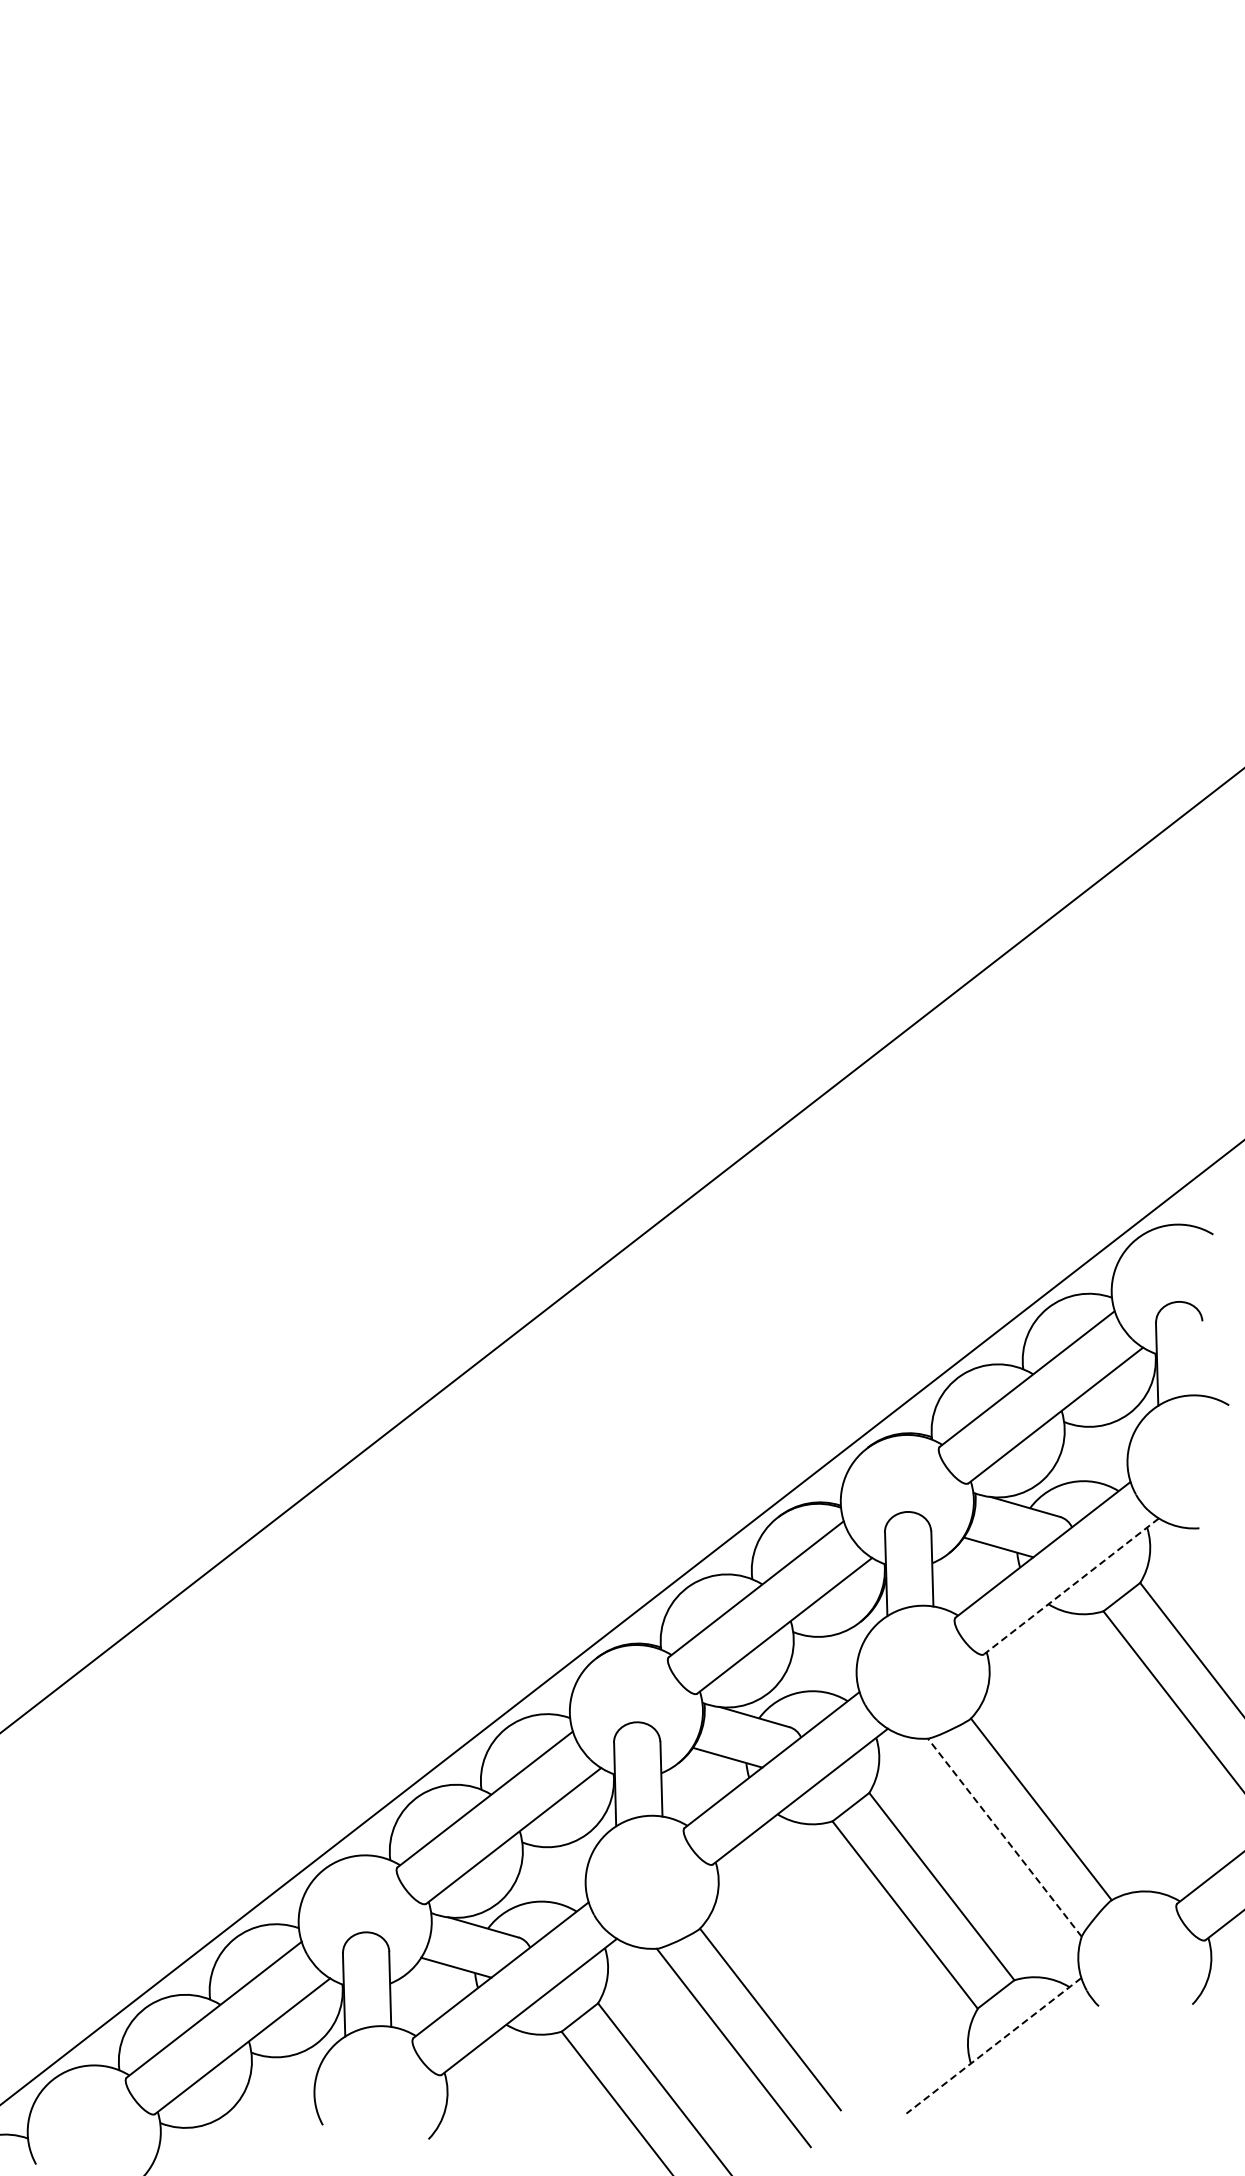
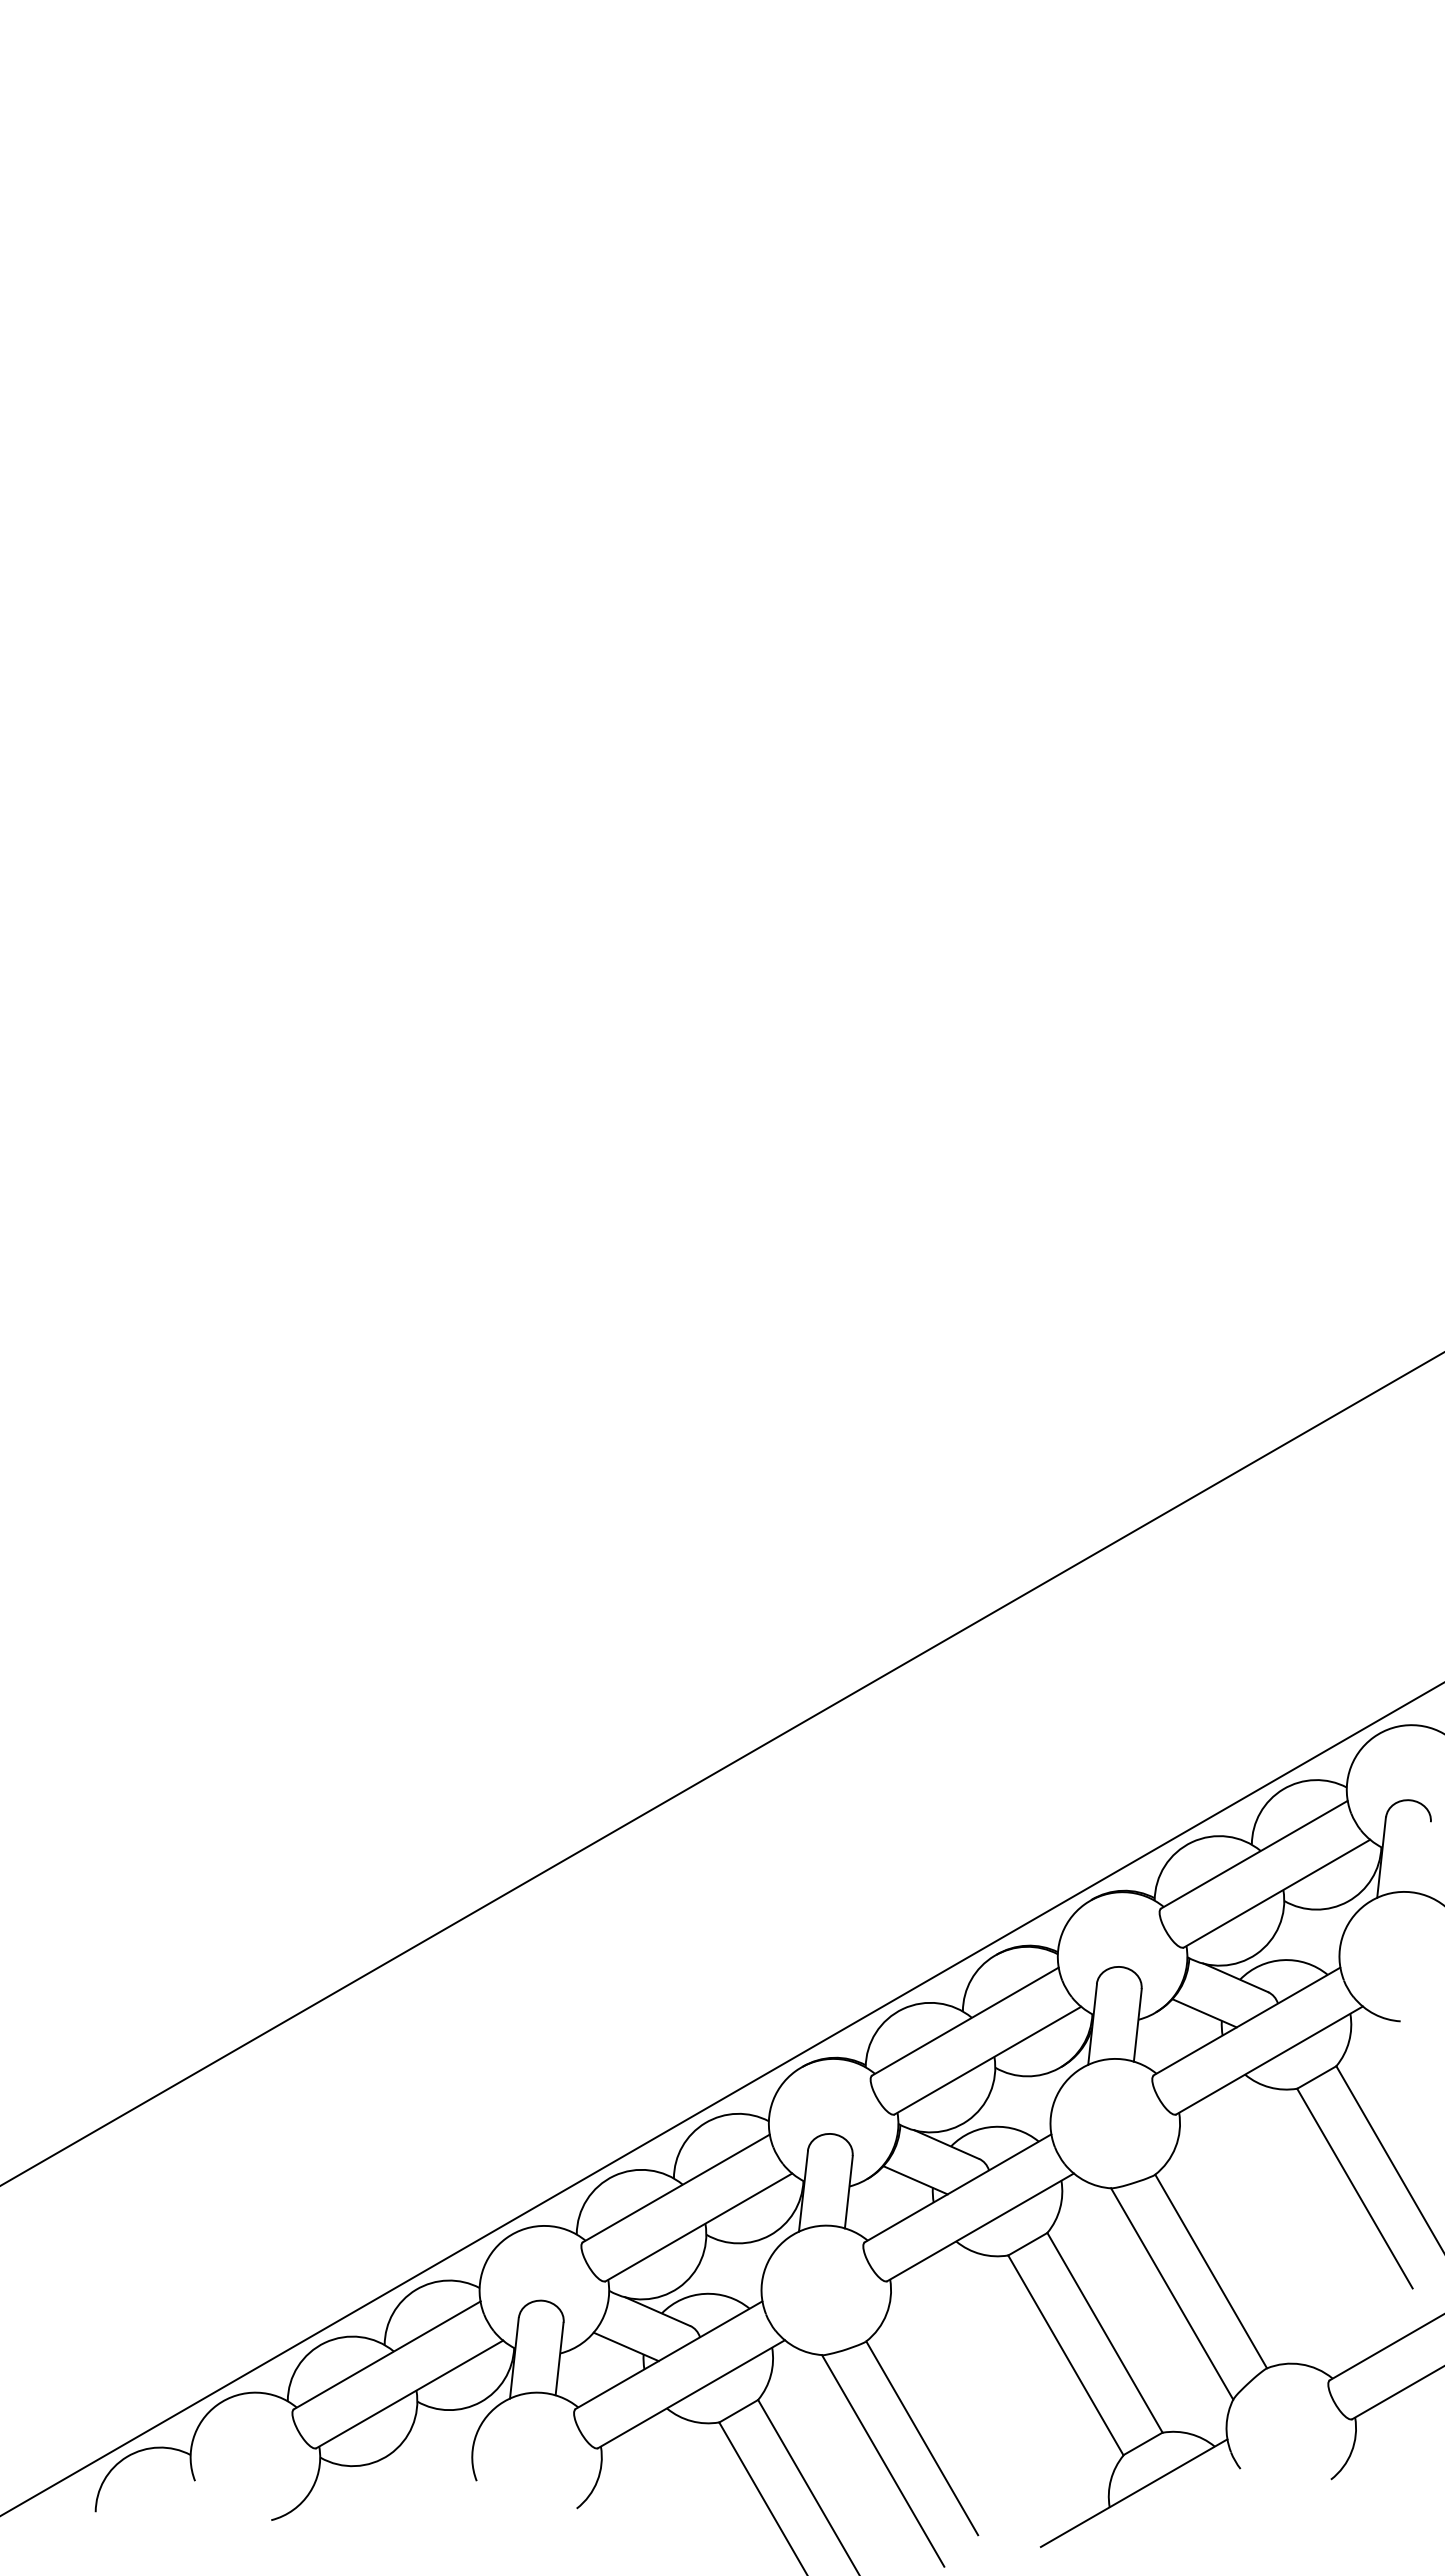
line: (1071, 1586) -> (1269, 2060), dashed -> solid
line: (1004, 1837) -> (1171, 2293), dashed -> solid
line: (994, 2046) -> (1134, 2493), dashed -> solid

